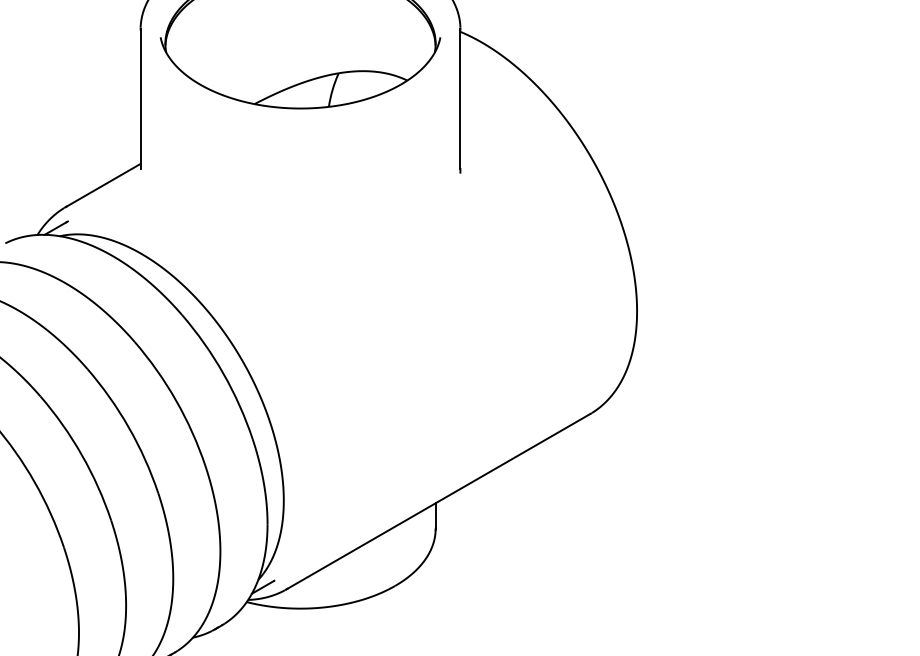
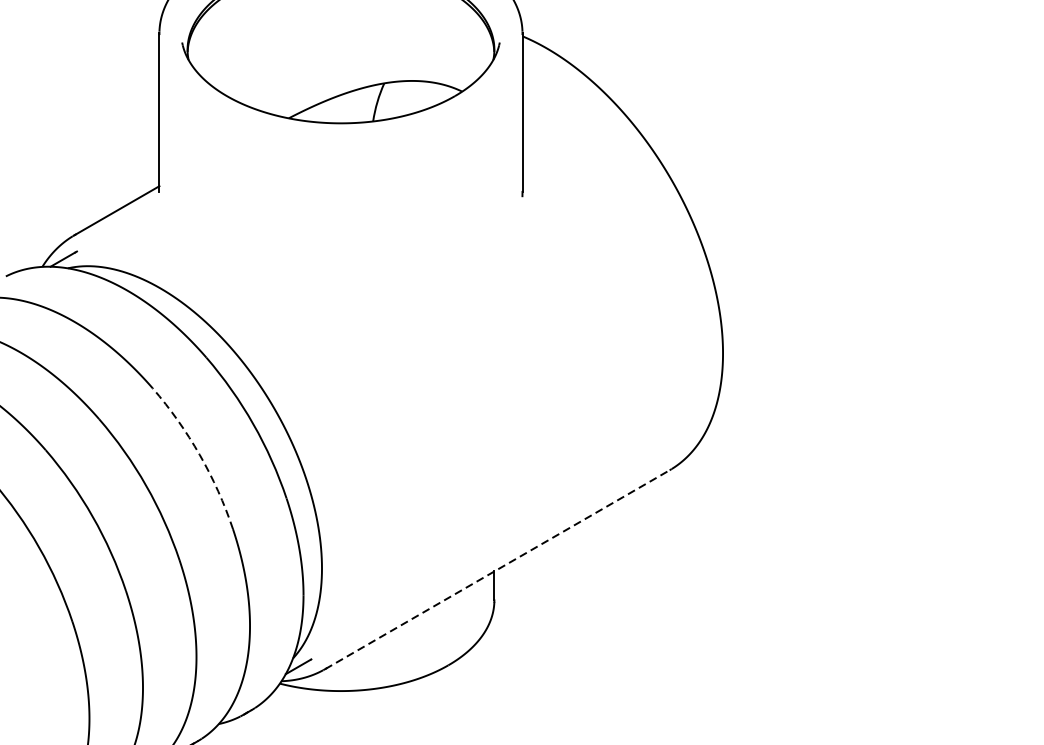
arc: (176, 400) -> (200, 454), solid -> dashed
line: (438, 501) -> (497, 569), solid -> dashed

